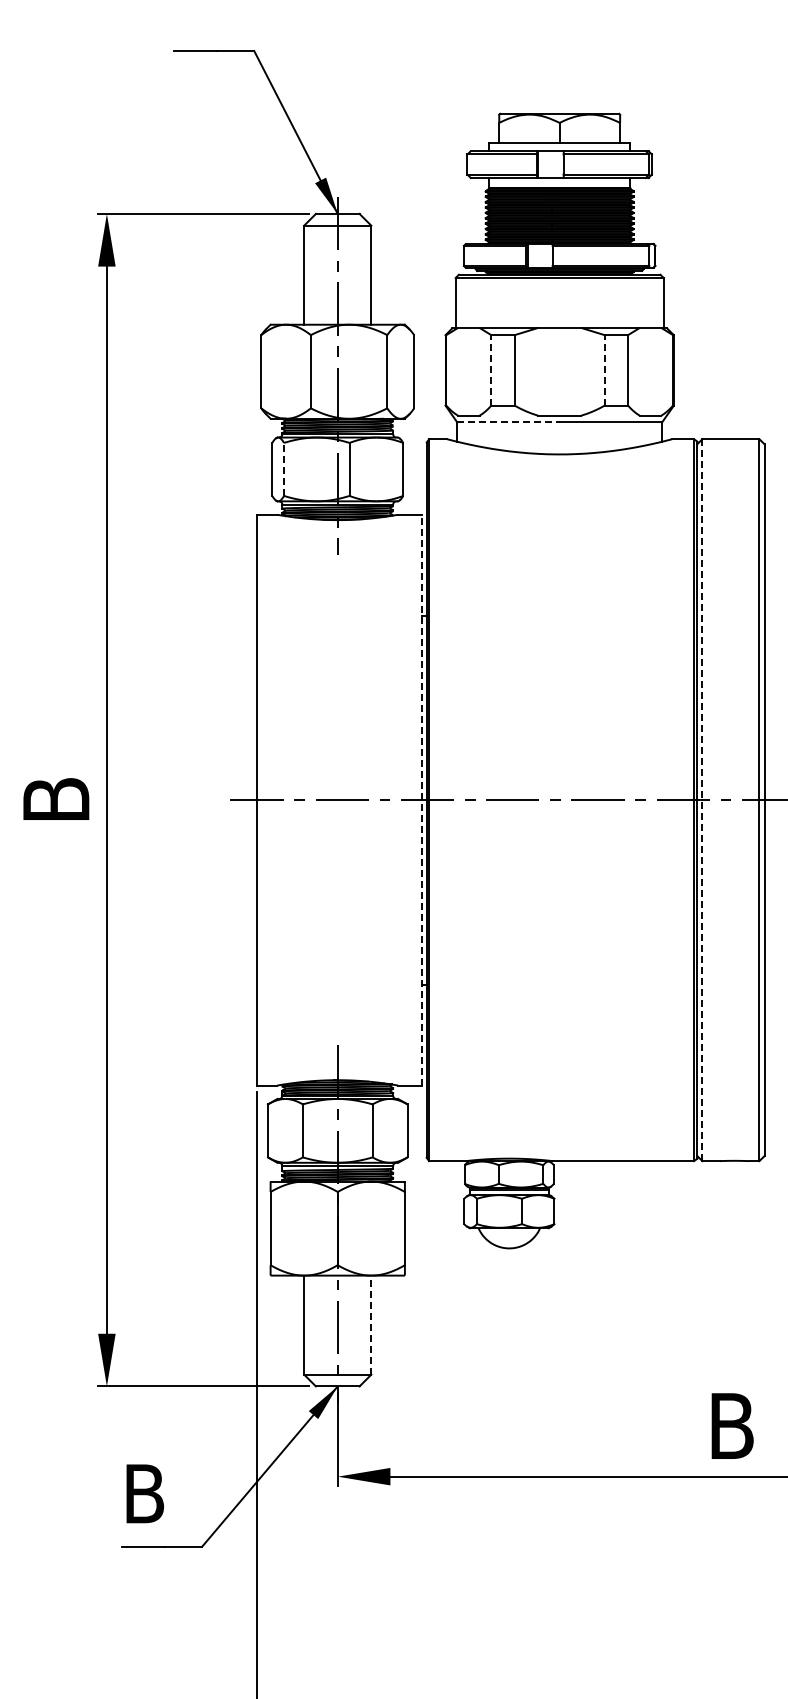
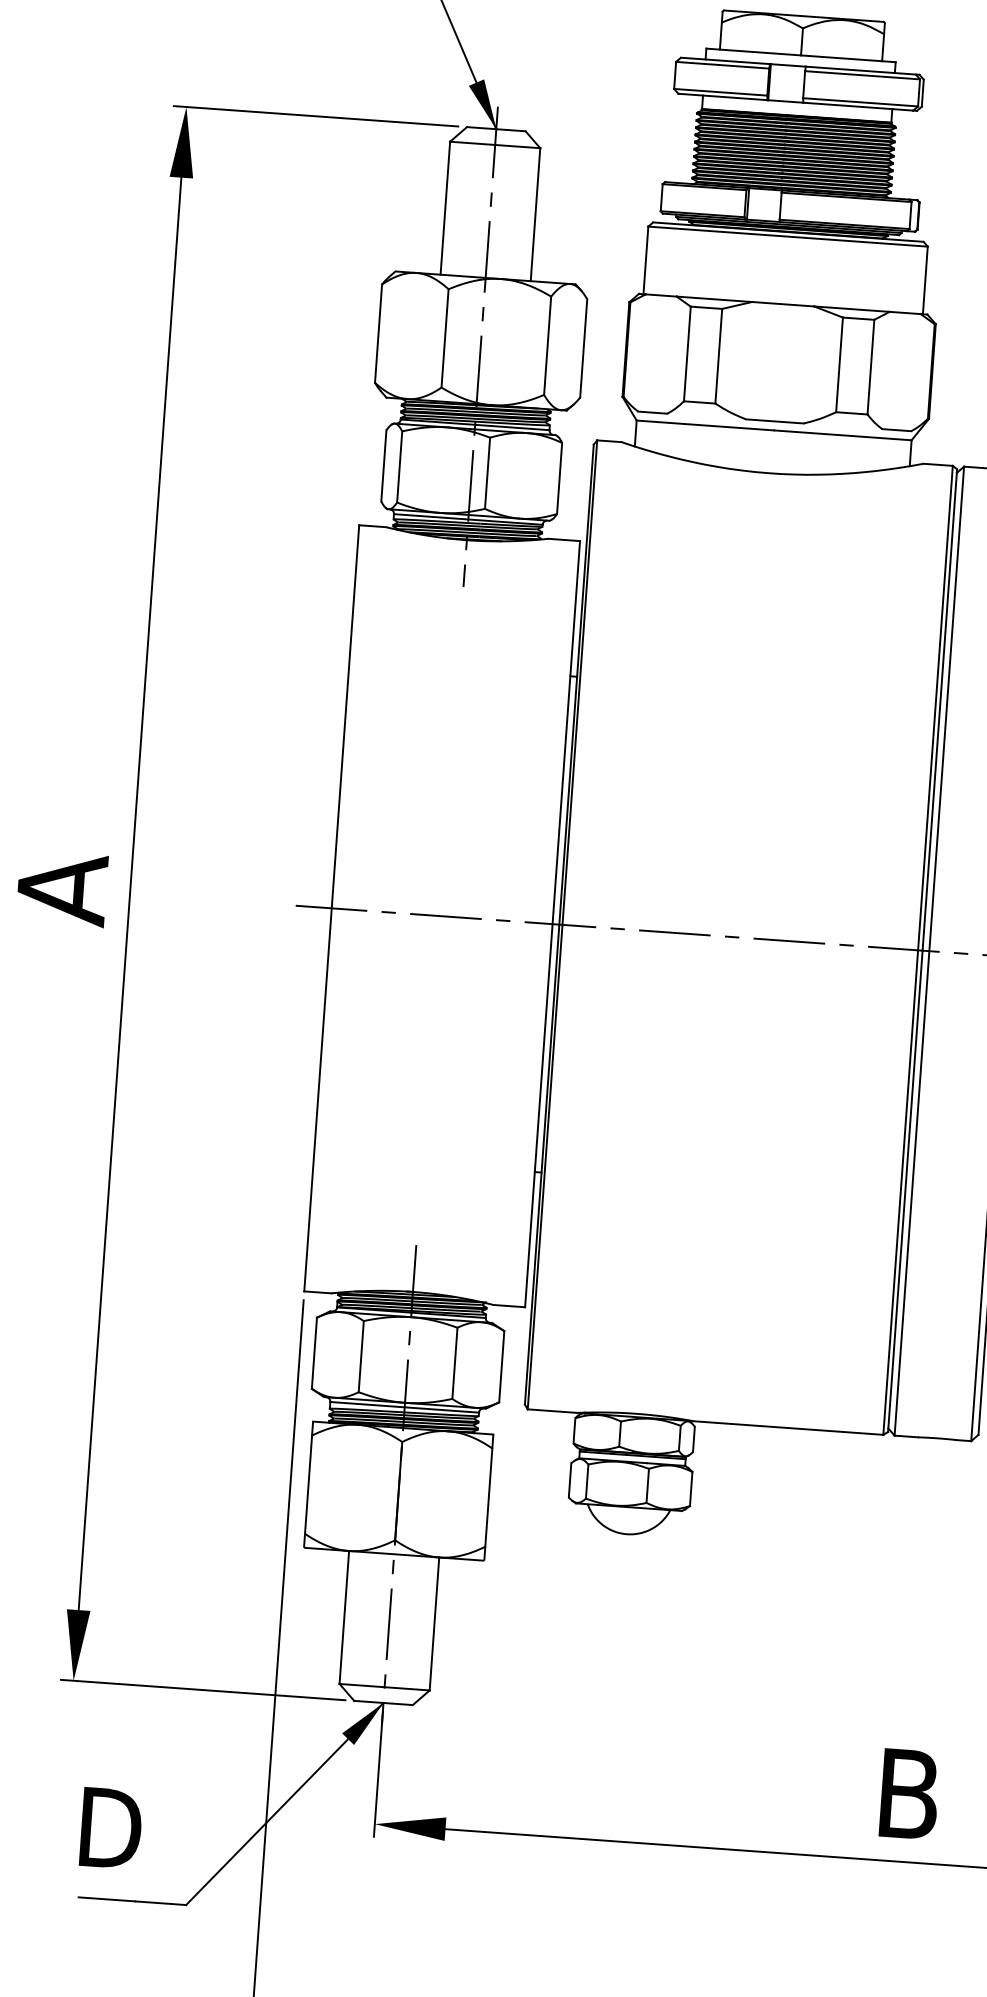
line: (491, 369) -> (687, 352), dashed -> solid
line: (604, 369) -> (839, 363), dashed -> solid
line: (508, 422) -> (705, 425), dashed -> solid
line: (284, 469) -> (400, 467), dashed -> solid
text: (56, 799) -> (62, 888), B -> A
line: (421, 799) -> (552, 923), dashed -> solid
line: (702, 800) -> (929, 951), dashed -> solid
line: (371, 1325) -> (434, 1624), dashed -> solid
text: (142, 1493) -> (111, 1827), B -> D

